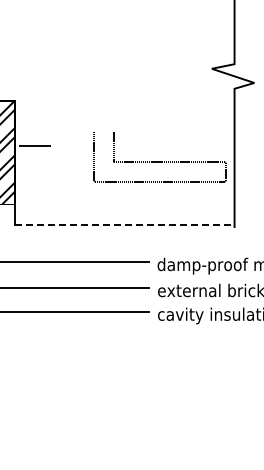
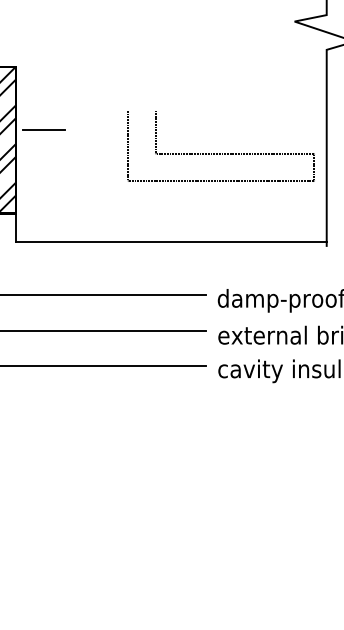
line: (124, 224) -> (171, 241), dashed -> solid

